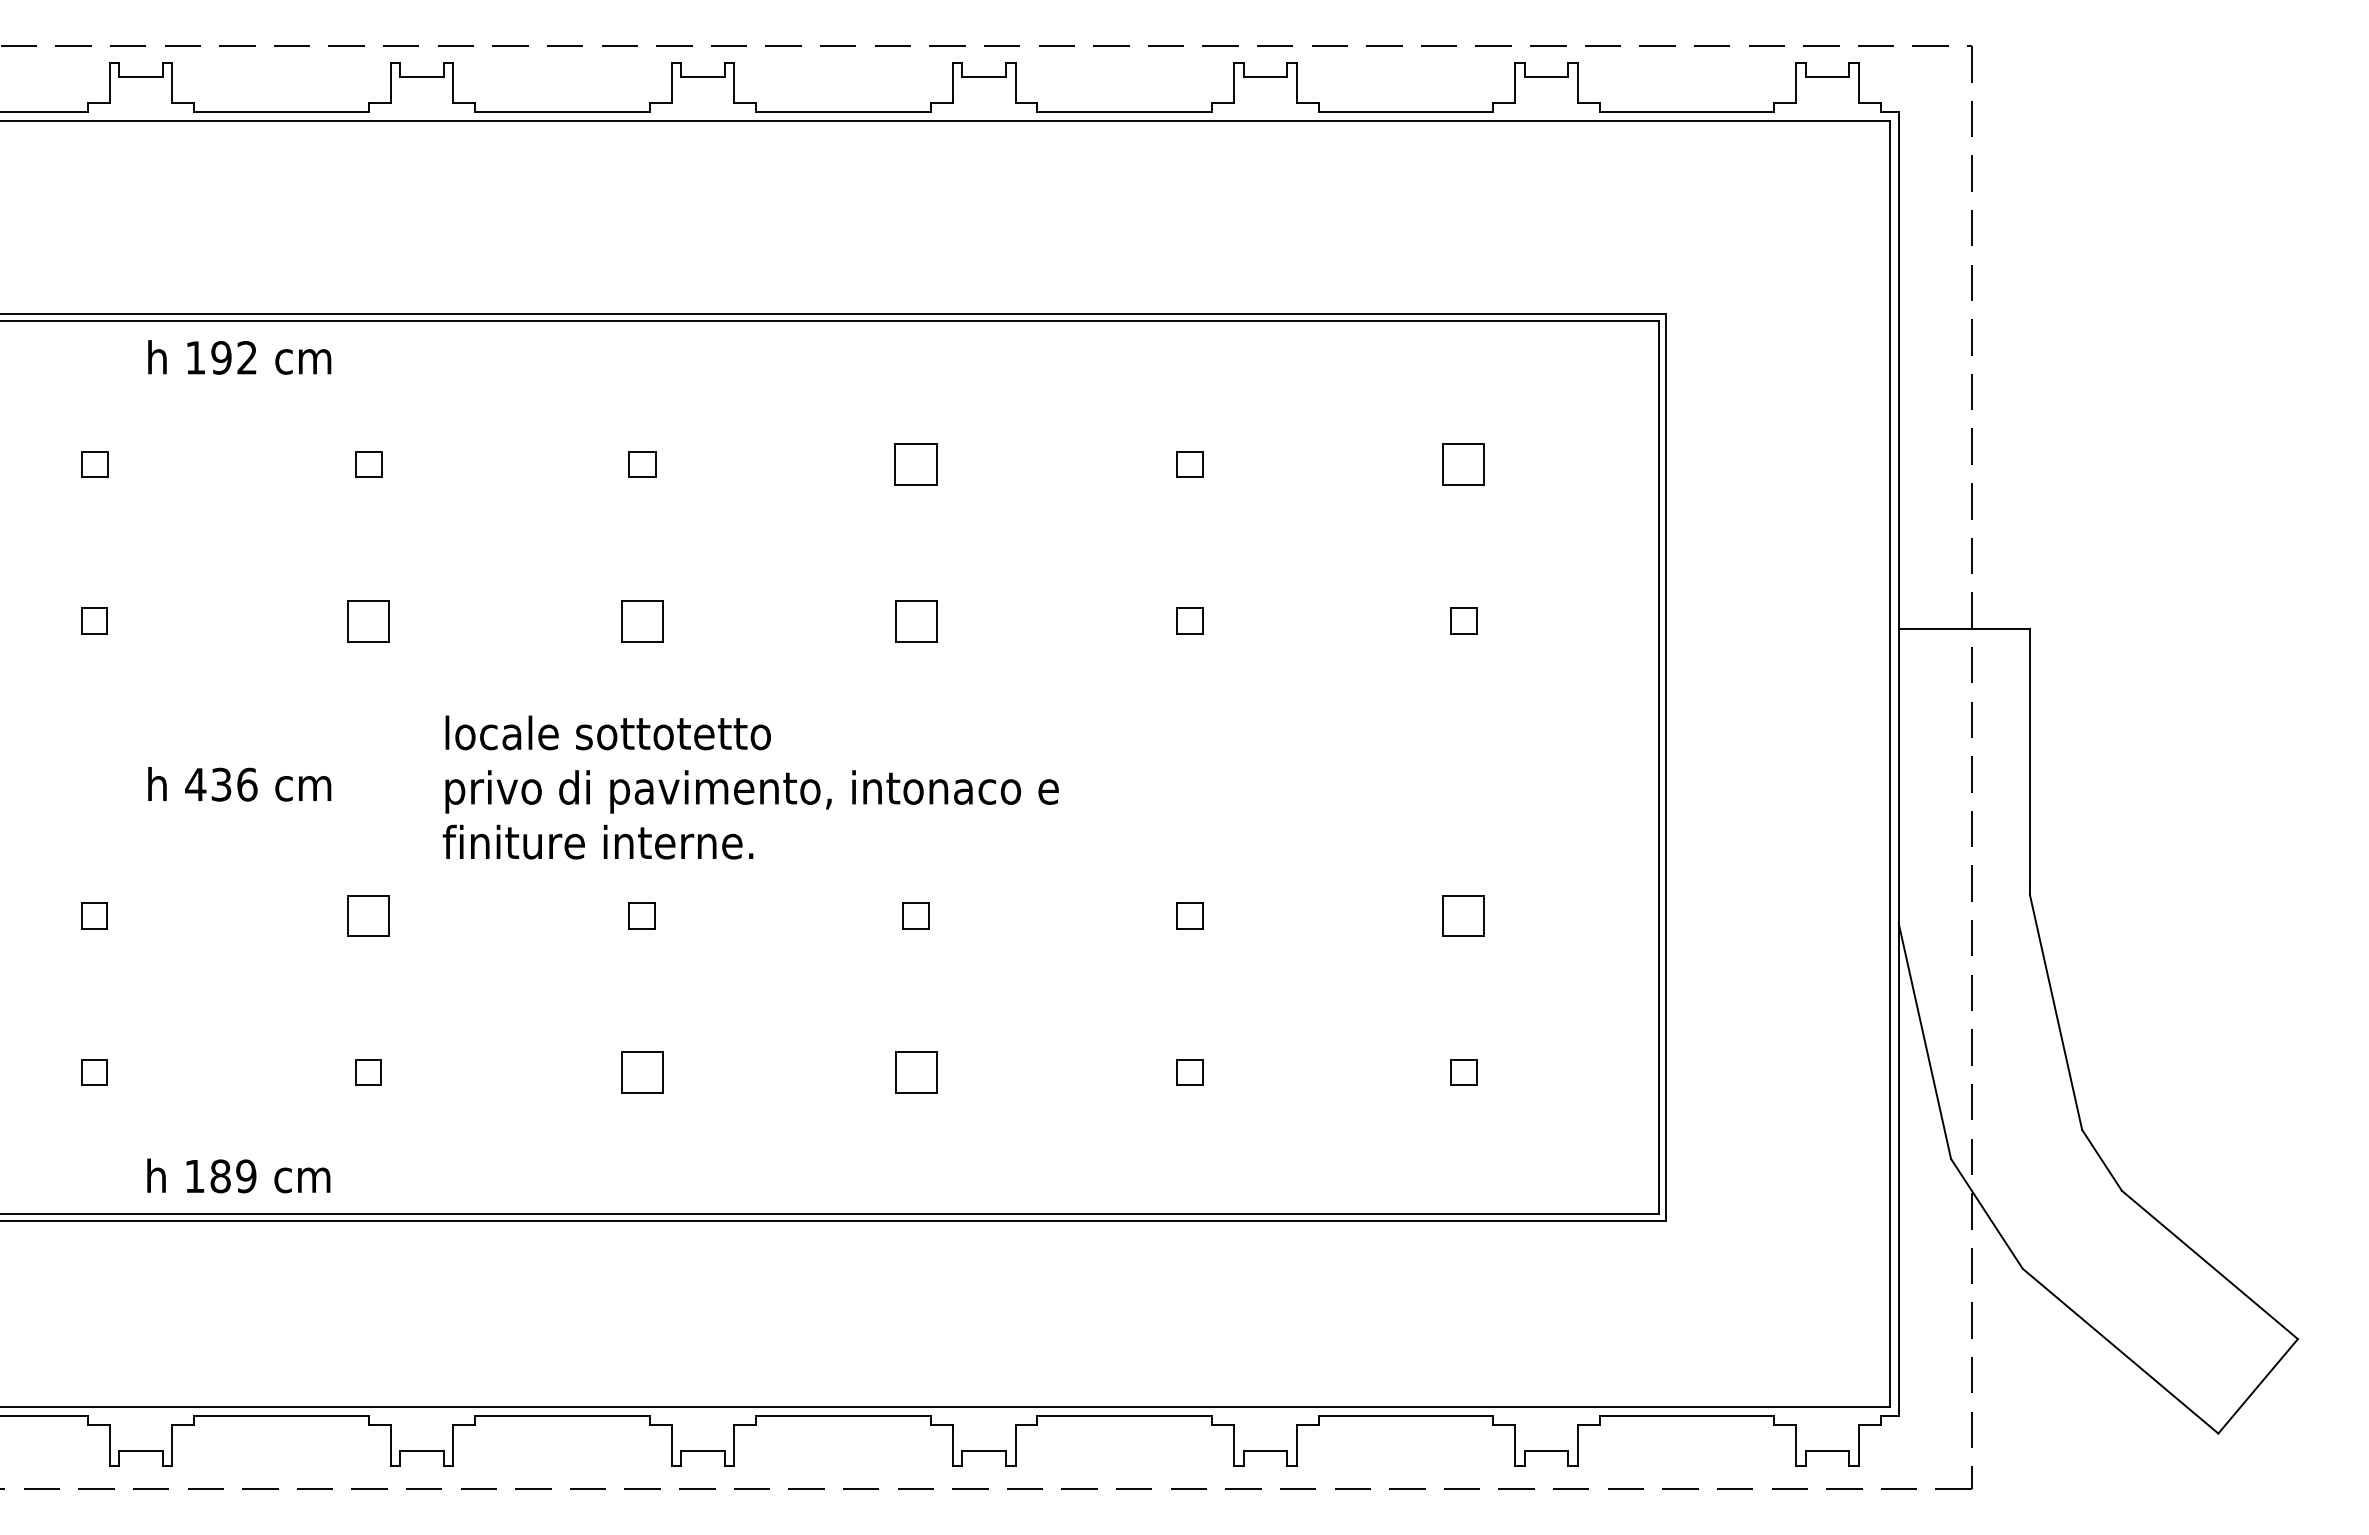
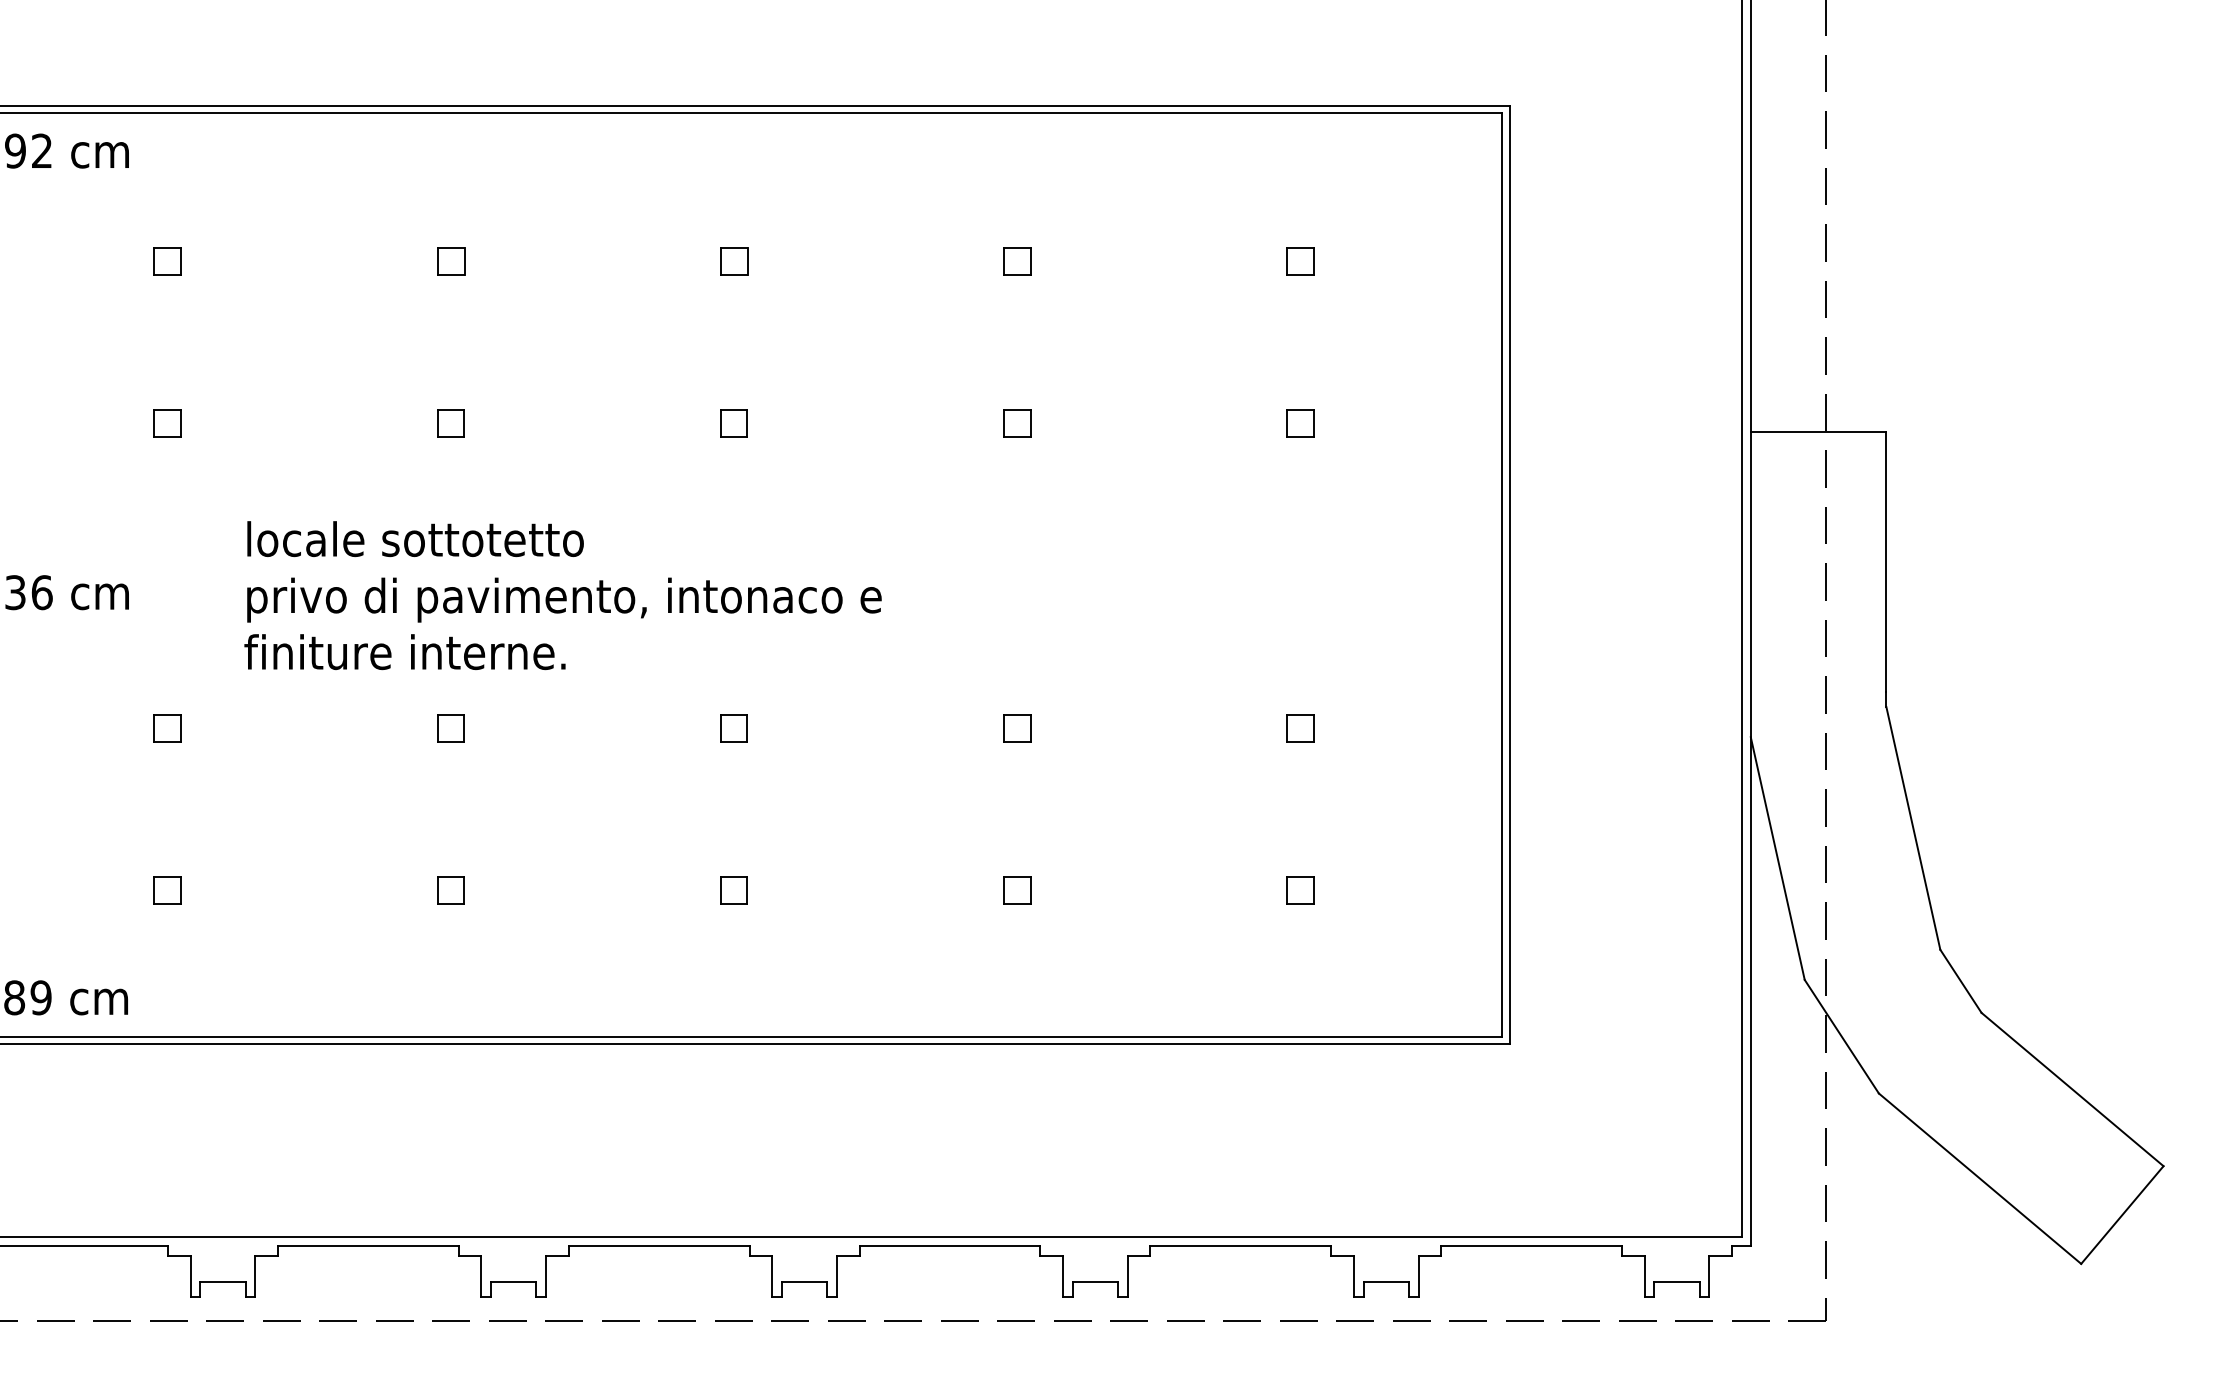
part: (916, 464) -> (734, 261), size x0.62
part: (1463, 464) -> (1300, 261), size x0.62
part: (368, 620) -> (167, 422), size x0.62
part: (641, 620) -> (449, 422), size x0.62
part: (915, 620) -> (733, 422), size x0.62
part: (368, 915) -> (167, 727), size x0.62
part: (1463, 915) -> (1300, 727), size x0.62
part: (641, 1072) -> (449, 890), size x0.62
part: (915, 1072) -> (733, 890), size x0.62

